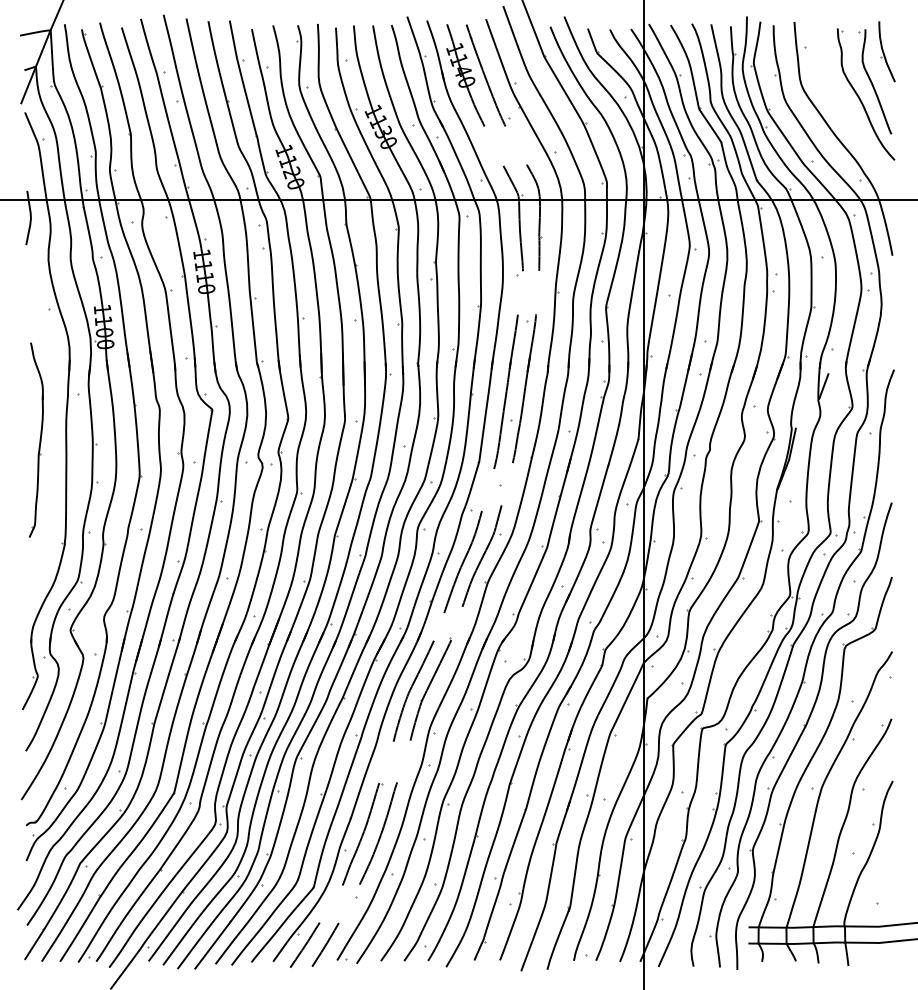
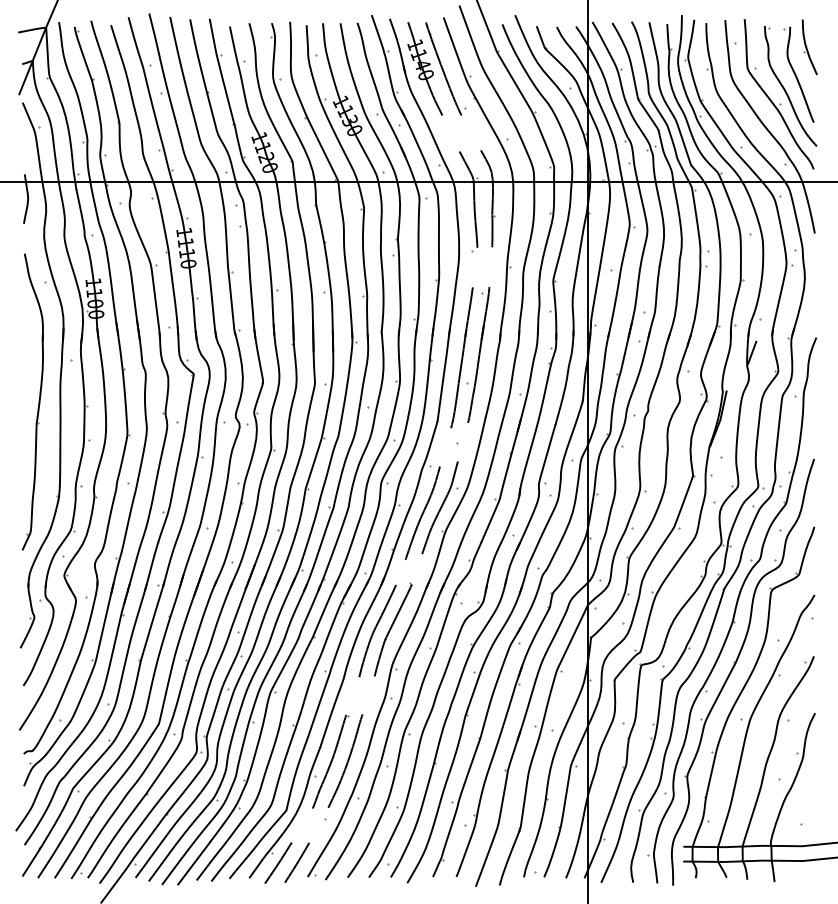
part: (844, 108) -> (771, 99), added
part: (36, 439) -> (33, 401), size x1.67

